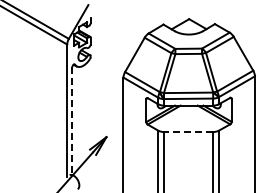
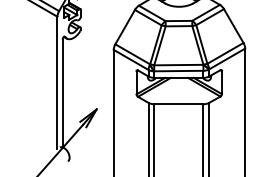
line: (72, 121) -> (62, 93), dashed -> solid
line: (188, 132) -> (178, 104), dashed -> solid

